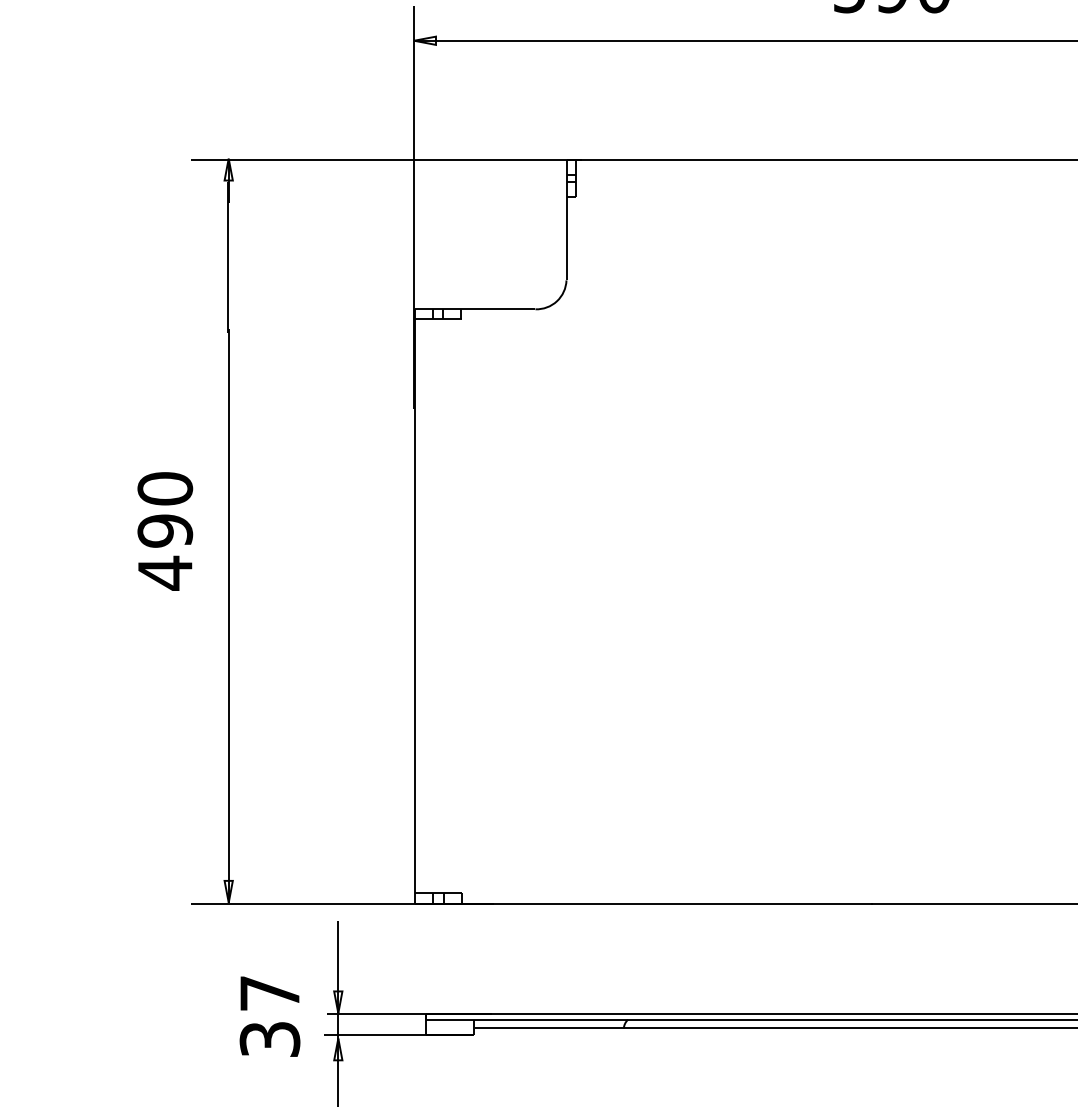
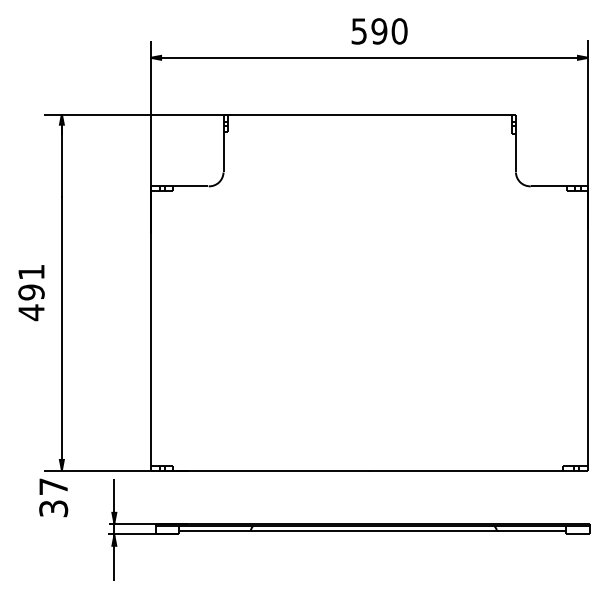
text: (165, 489) -> (31, 272), 490 -> 491
text: (269, 1015) -> (53, 497), moved

